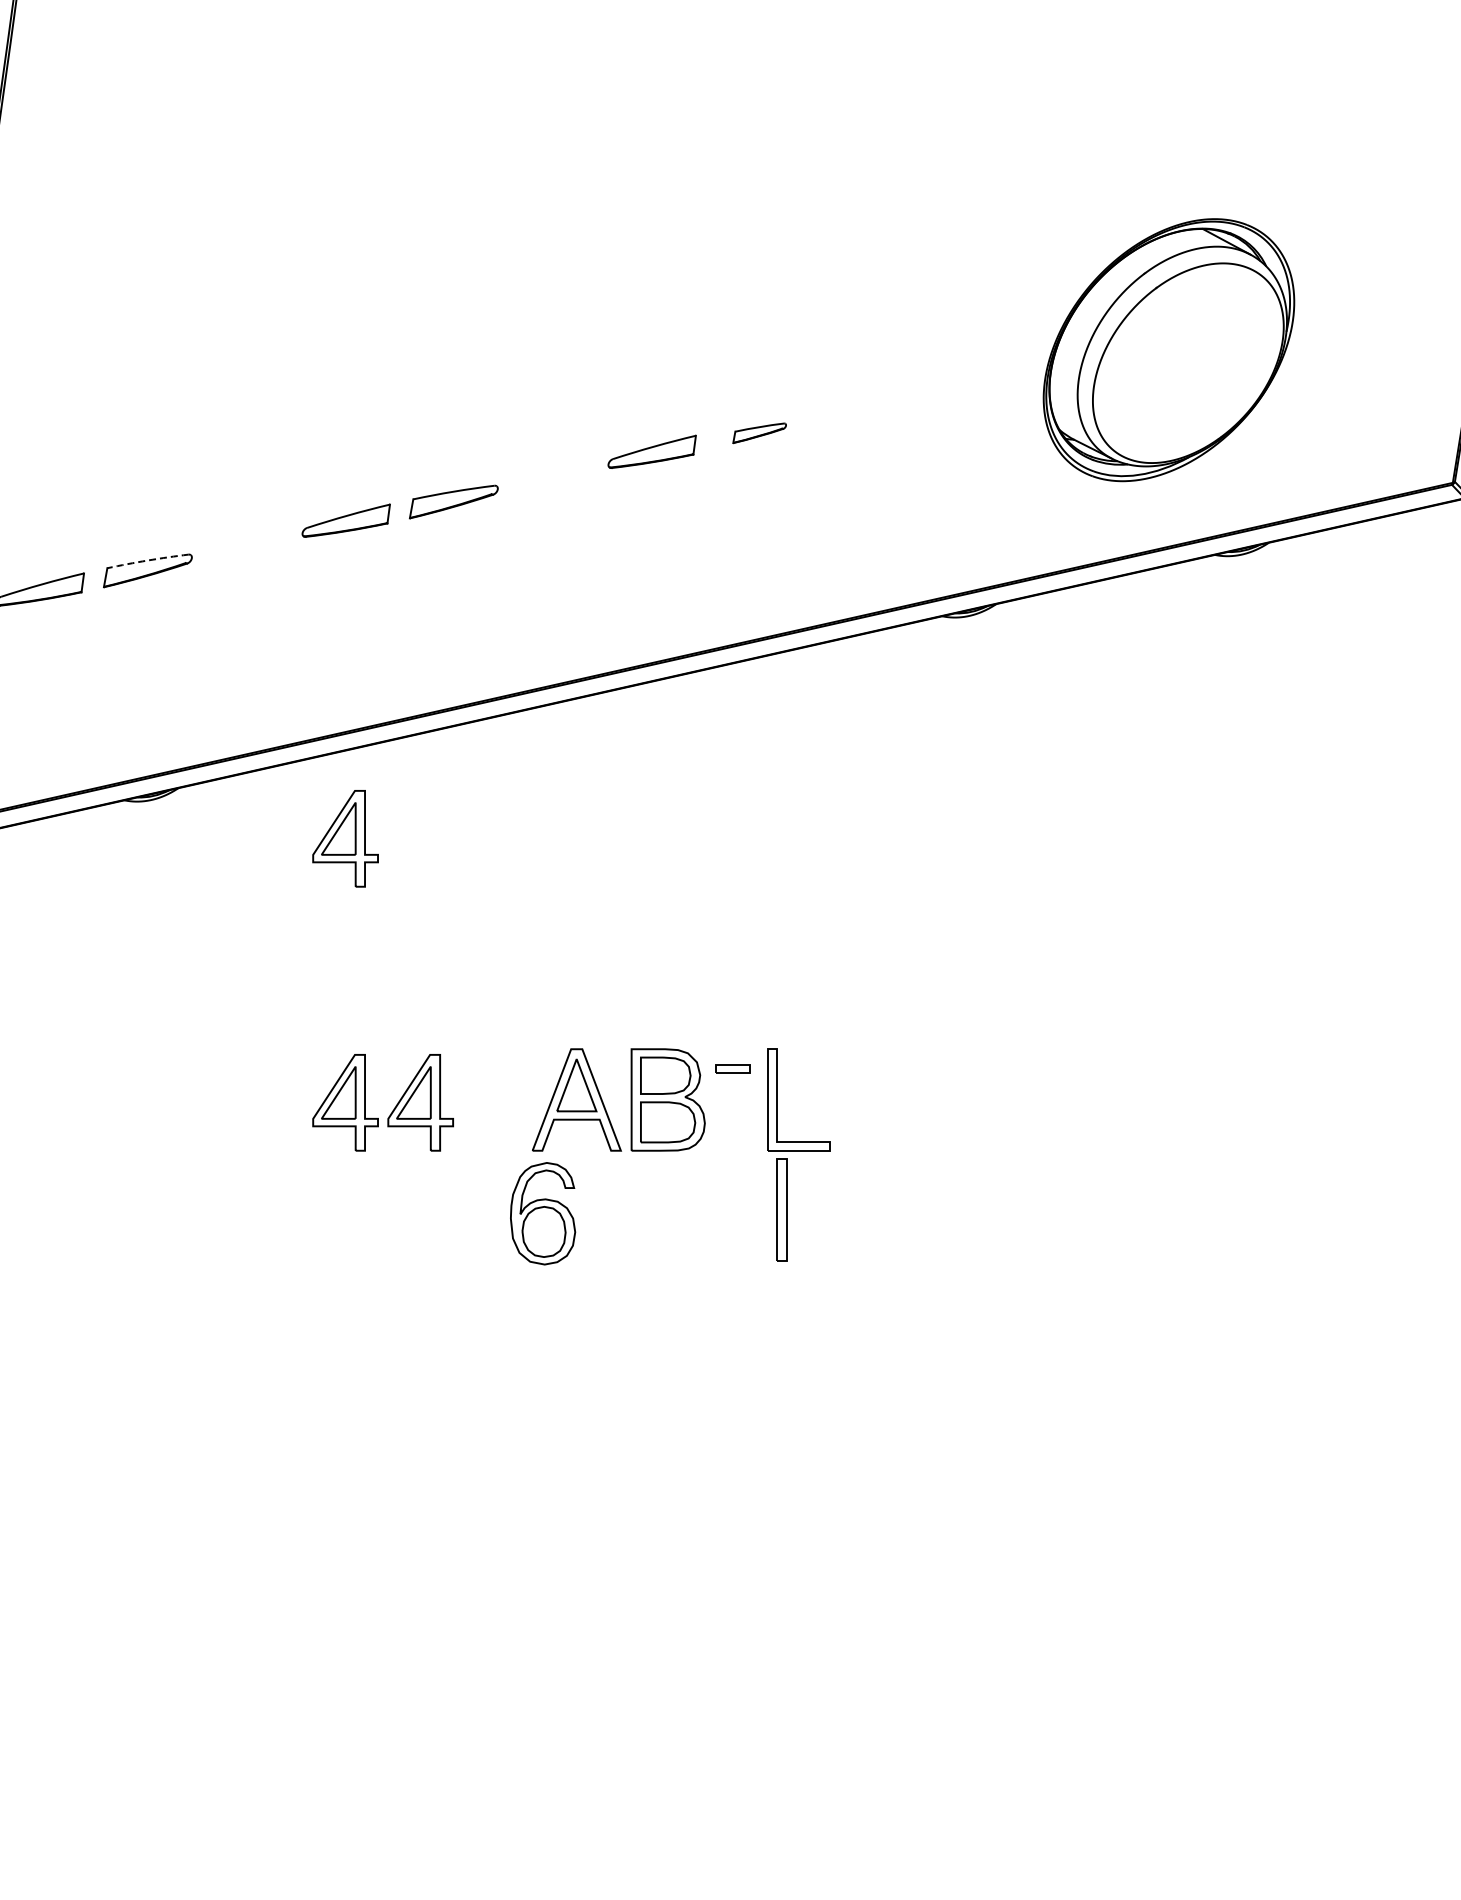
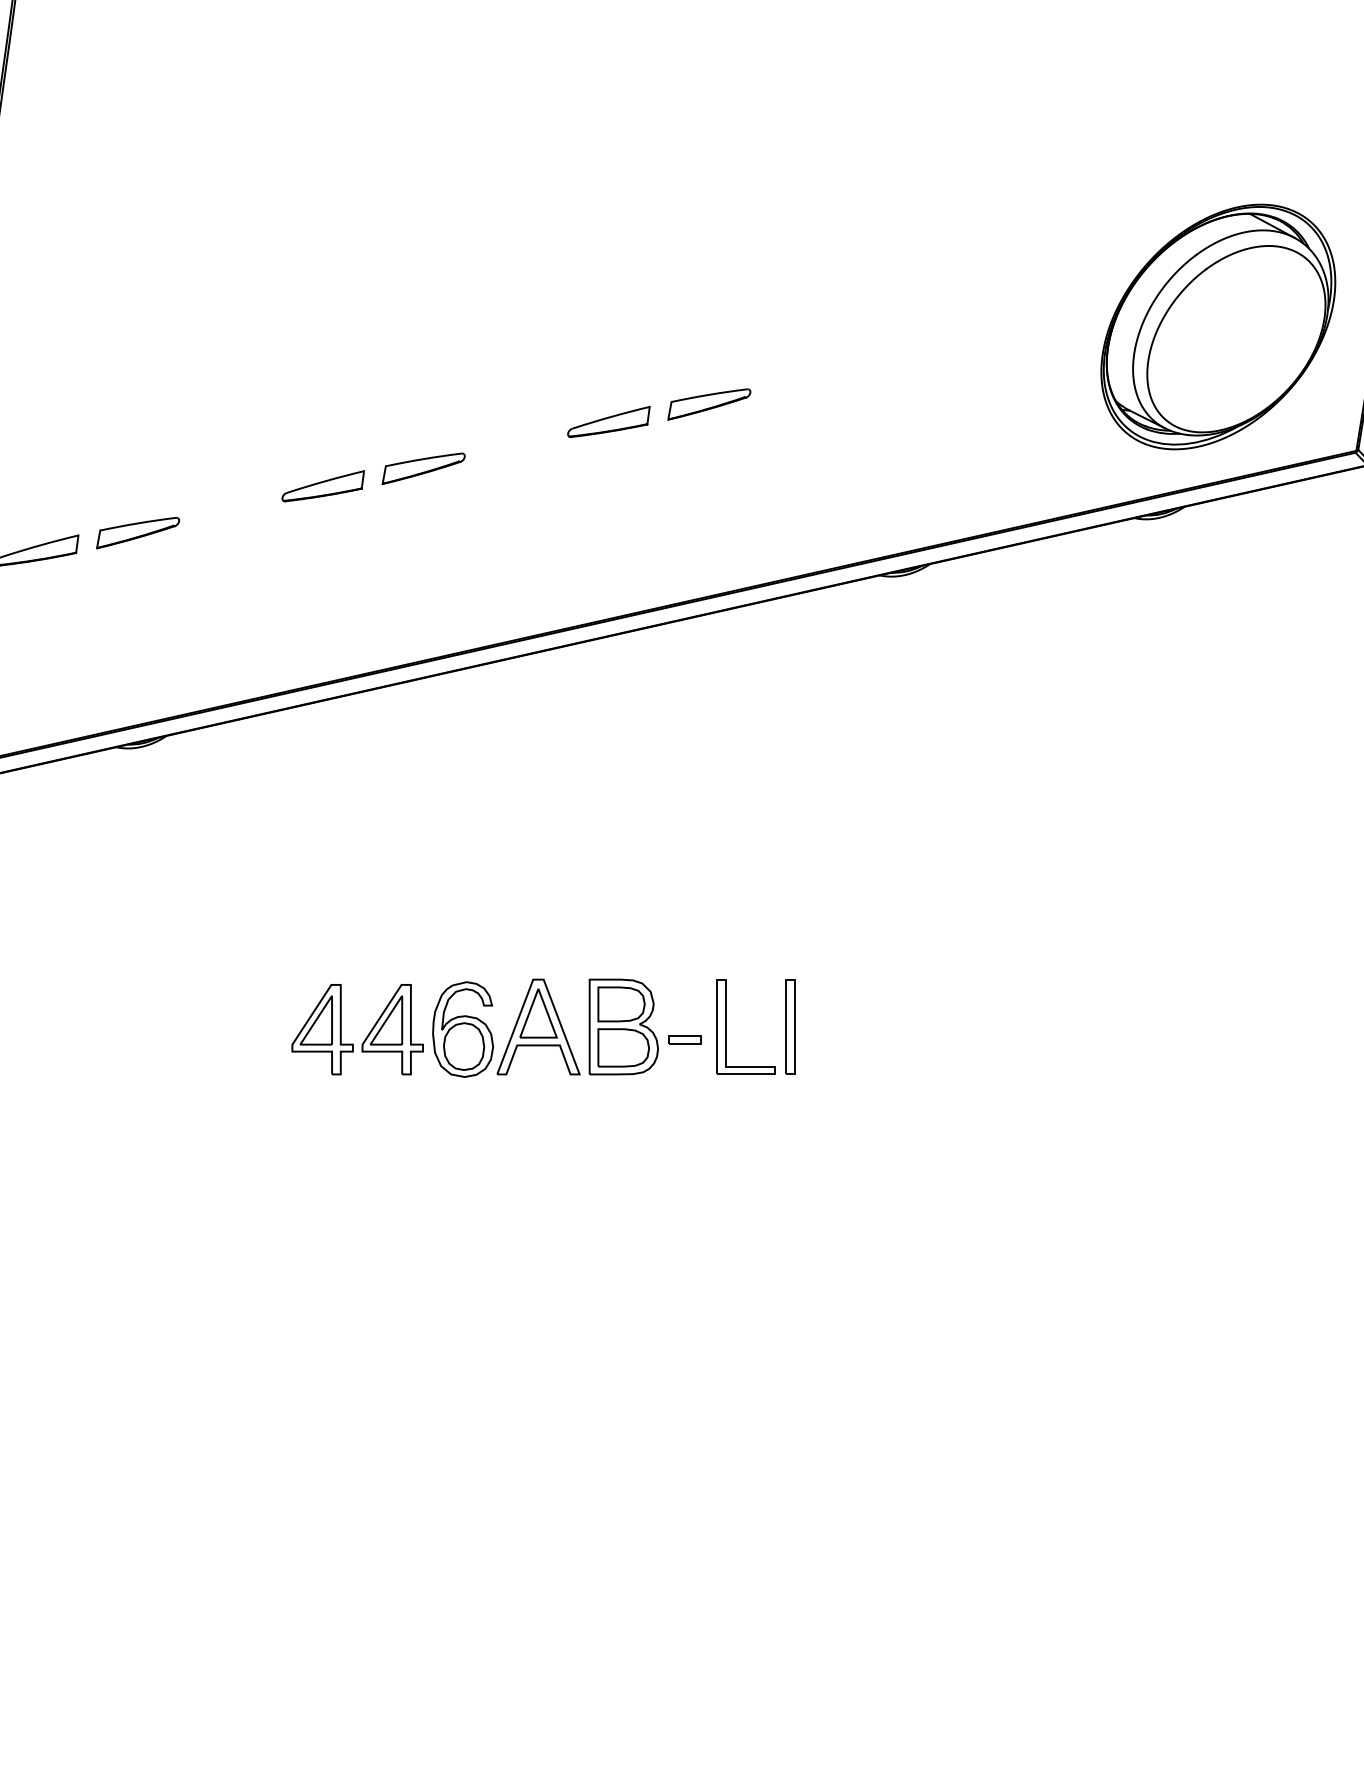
part: (1168, 350) -> (1217, 327), moved
part: (759, 433) -> (709, 404), size x1.67
arc: (147, 560) -> (137, 523), dashed -> solid
part: (345, 838) -> (322, 782), removed
part: (732, 1068) -> (683, 1039), moved
part: (781, 1209) -> (790, 1026), moved
part: (543, 1213) -> (463, 1029), moved

